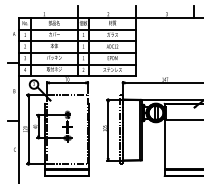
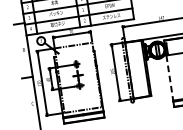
line: (164, 144) -> (169, 78), solid -> dashed

